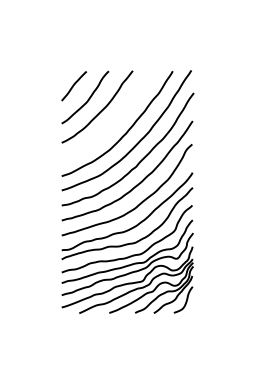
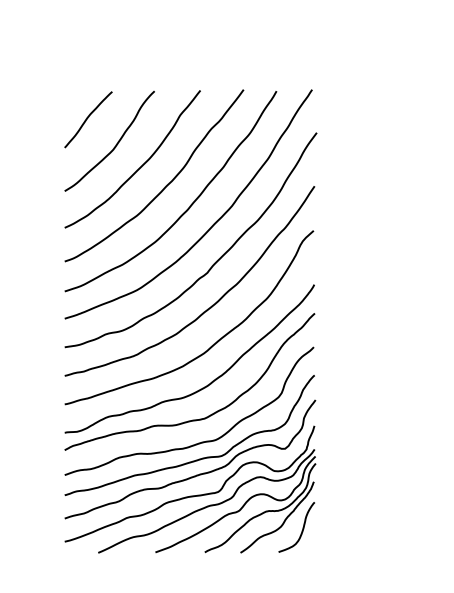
curve: (114, 120) -> (165, 185), added

